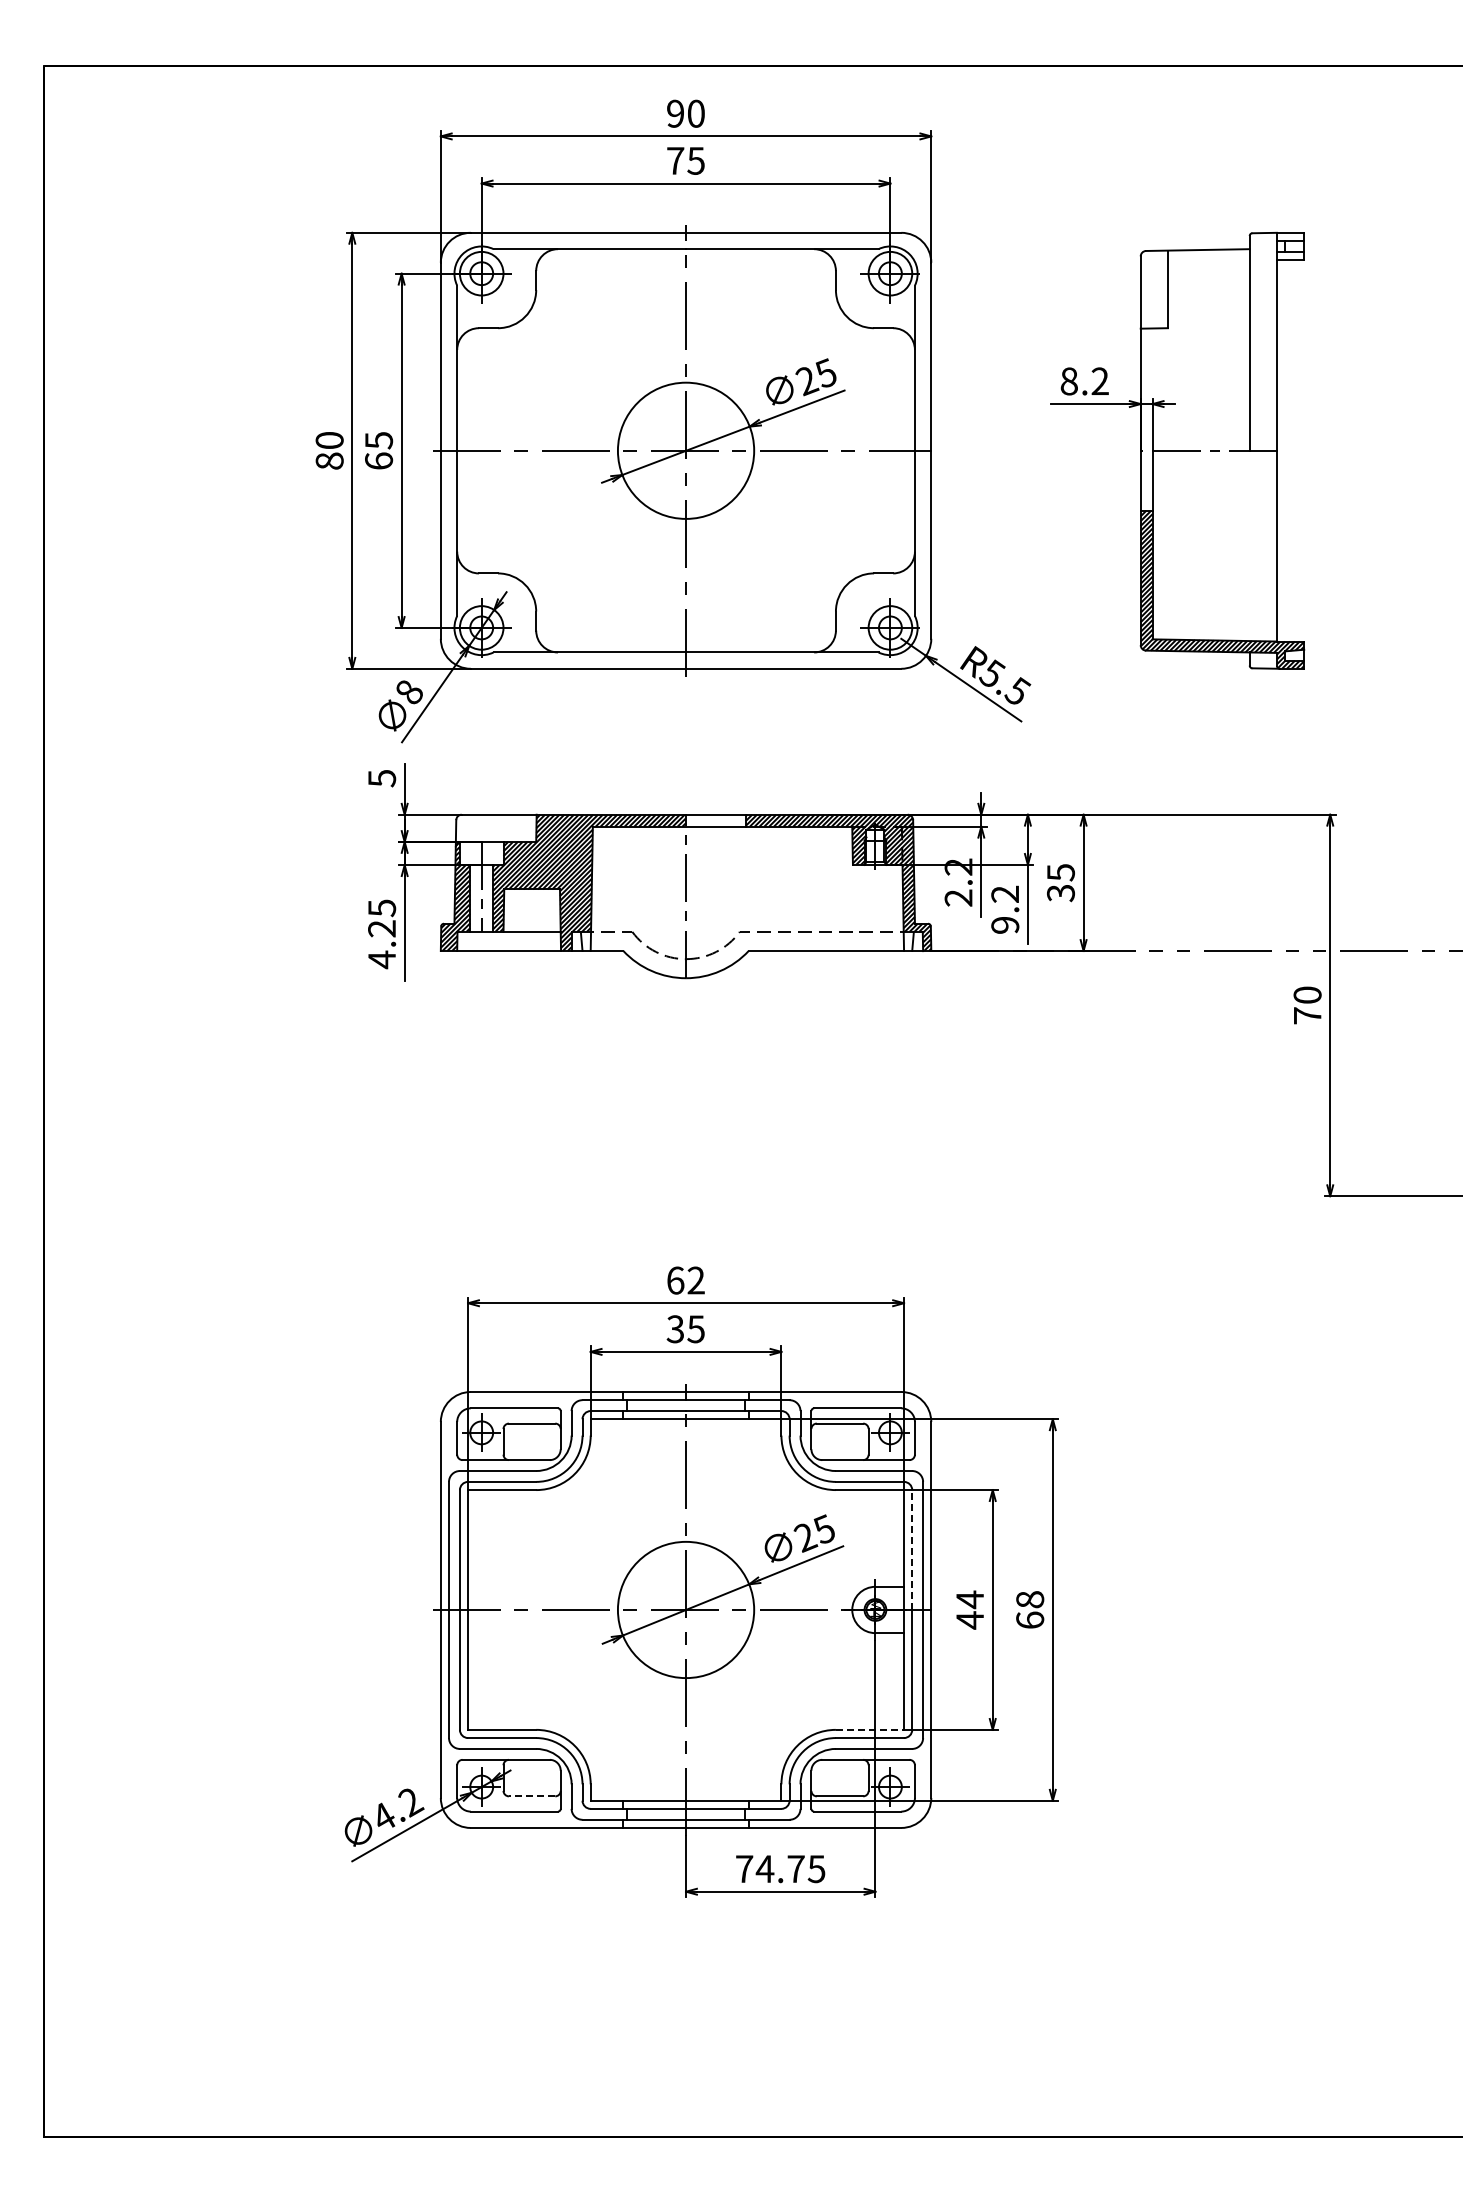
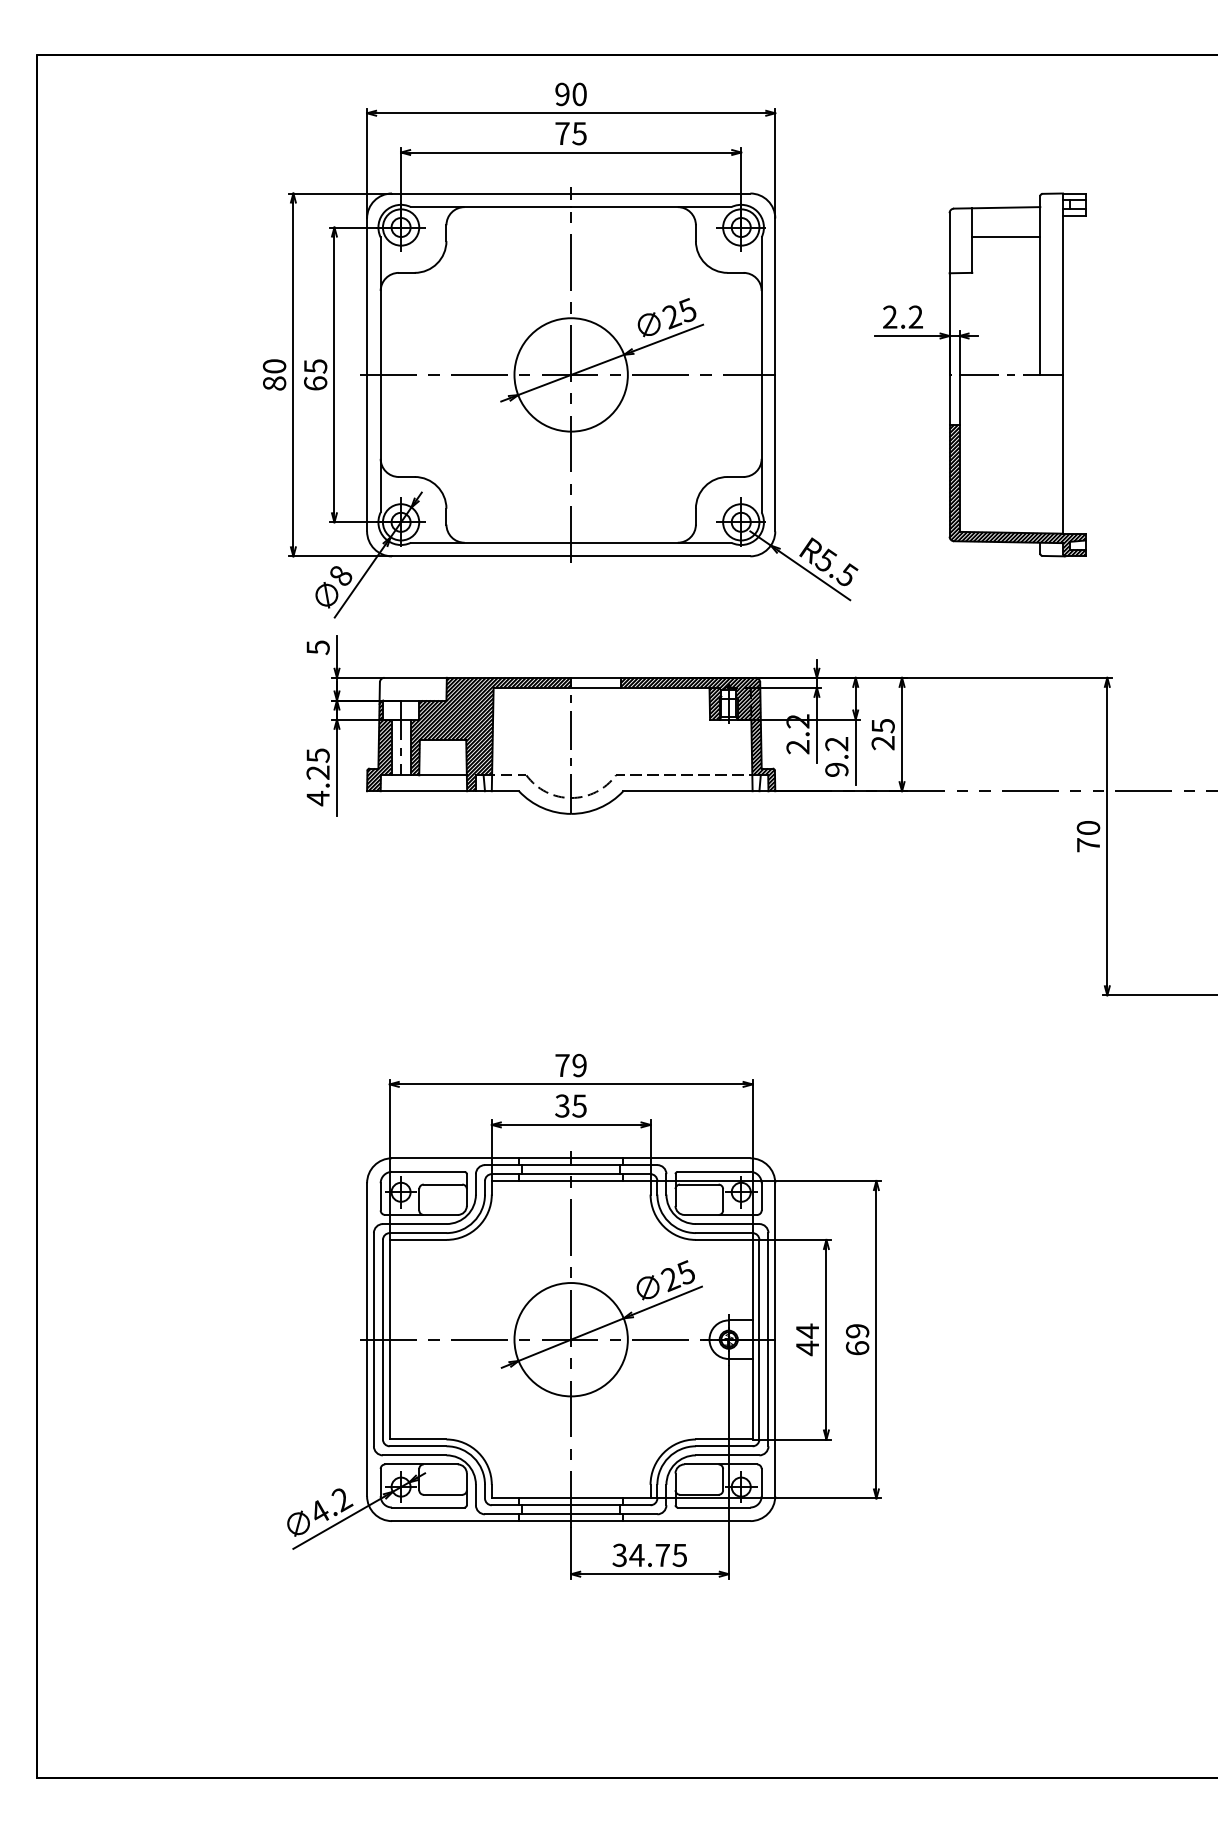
line: (1208, 285) -> (1006, 237), added
text: (1068, 381) -> (889, 317), 8.2 -> 2.2
text: (1060, 893) -> (882, 743), 35 -> 25
text: (685, 1280) -> (570, 1065), 62 -> 79
line: (912, 1550) -> (759, 1290), dashed -> solid
text: (1030, 1599) -> (857, 1330), 68 -> 69
line: (870, 1729) -> (724, 1439), dashed -> solid
line: (531, 1796) -> (442, 1494), dashed -> solid
text: (744, 1869) -> (619, 1555), 74.75 -> 34.75

